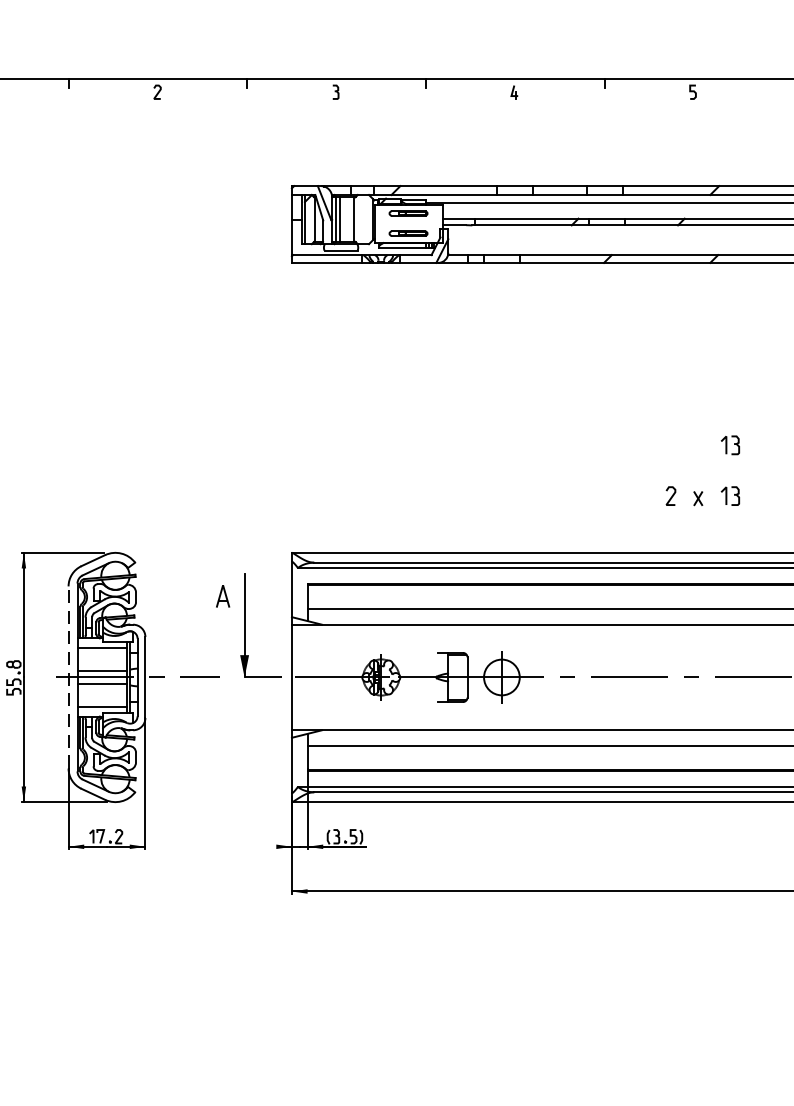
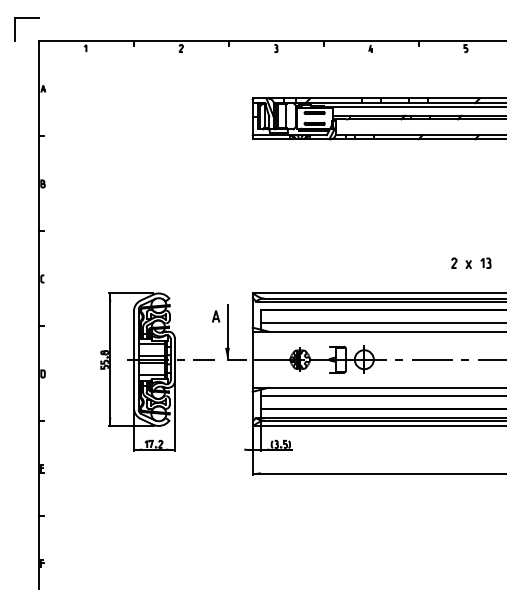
part: (729, 443) -> (485, 235), removed
line: (67, 677) -> (133, 359), dashed -> solid

